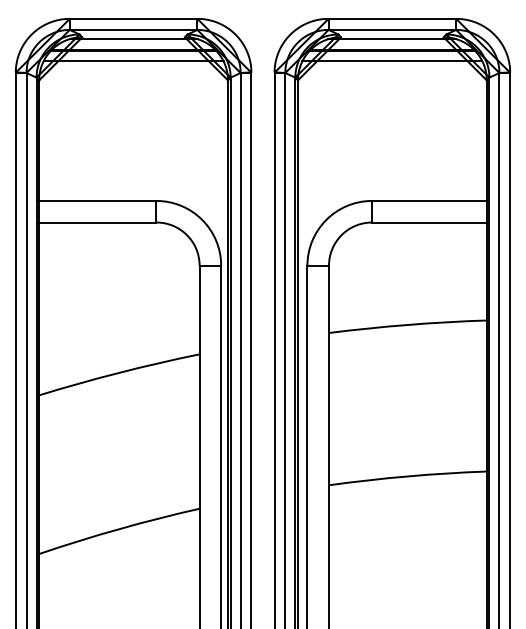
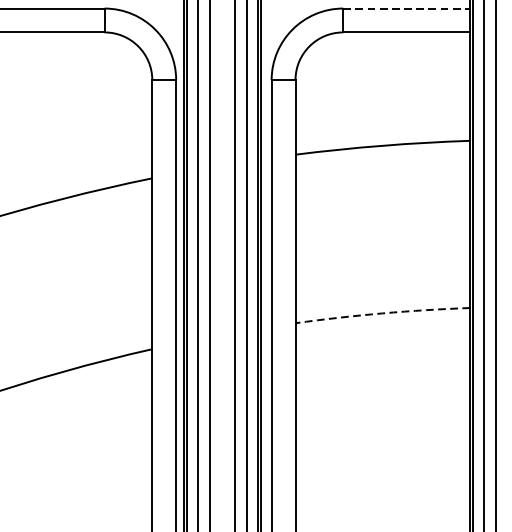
line: (429, 200) -> (406, 8), solid -> dashed
arc: (407, 476) -> (382, 313), solid -> dashed

